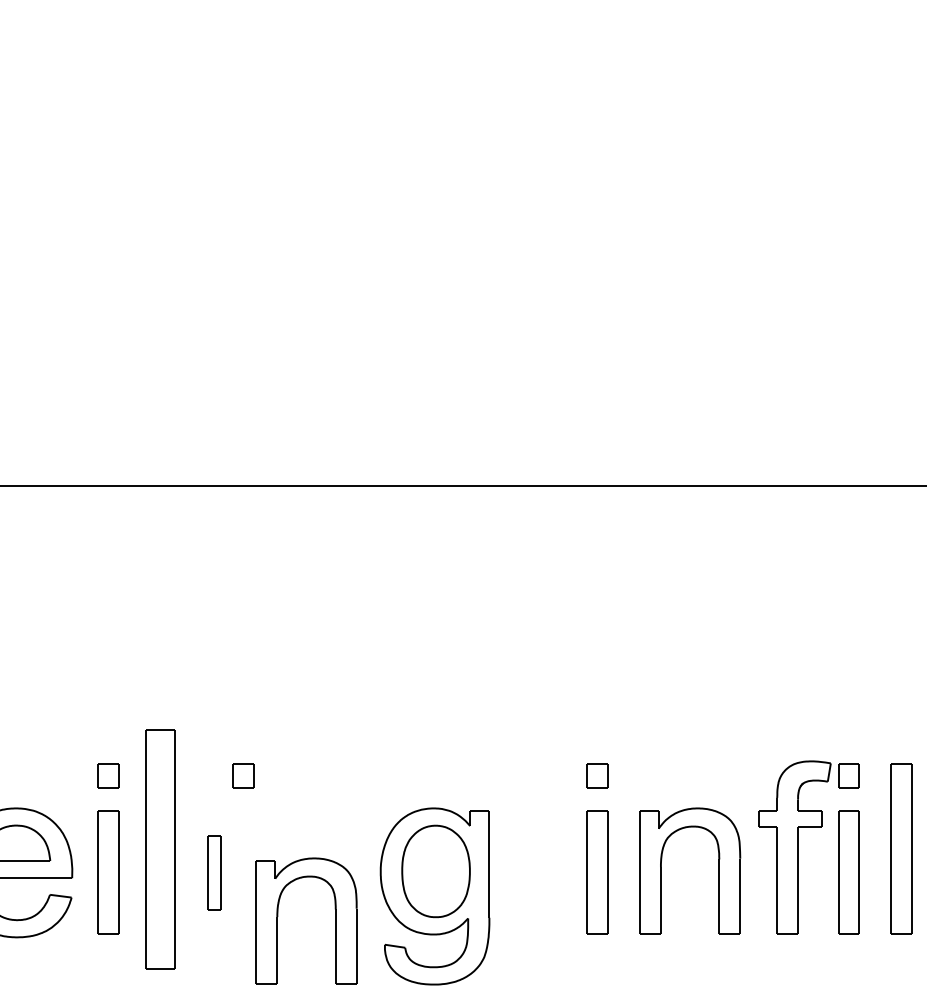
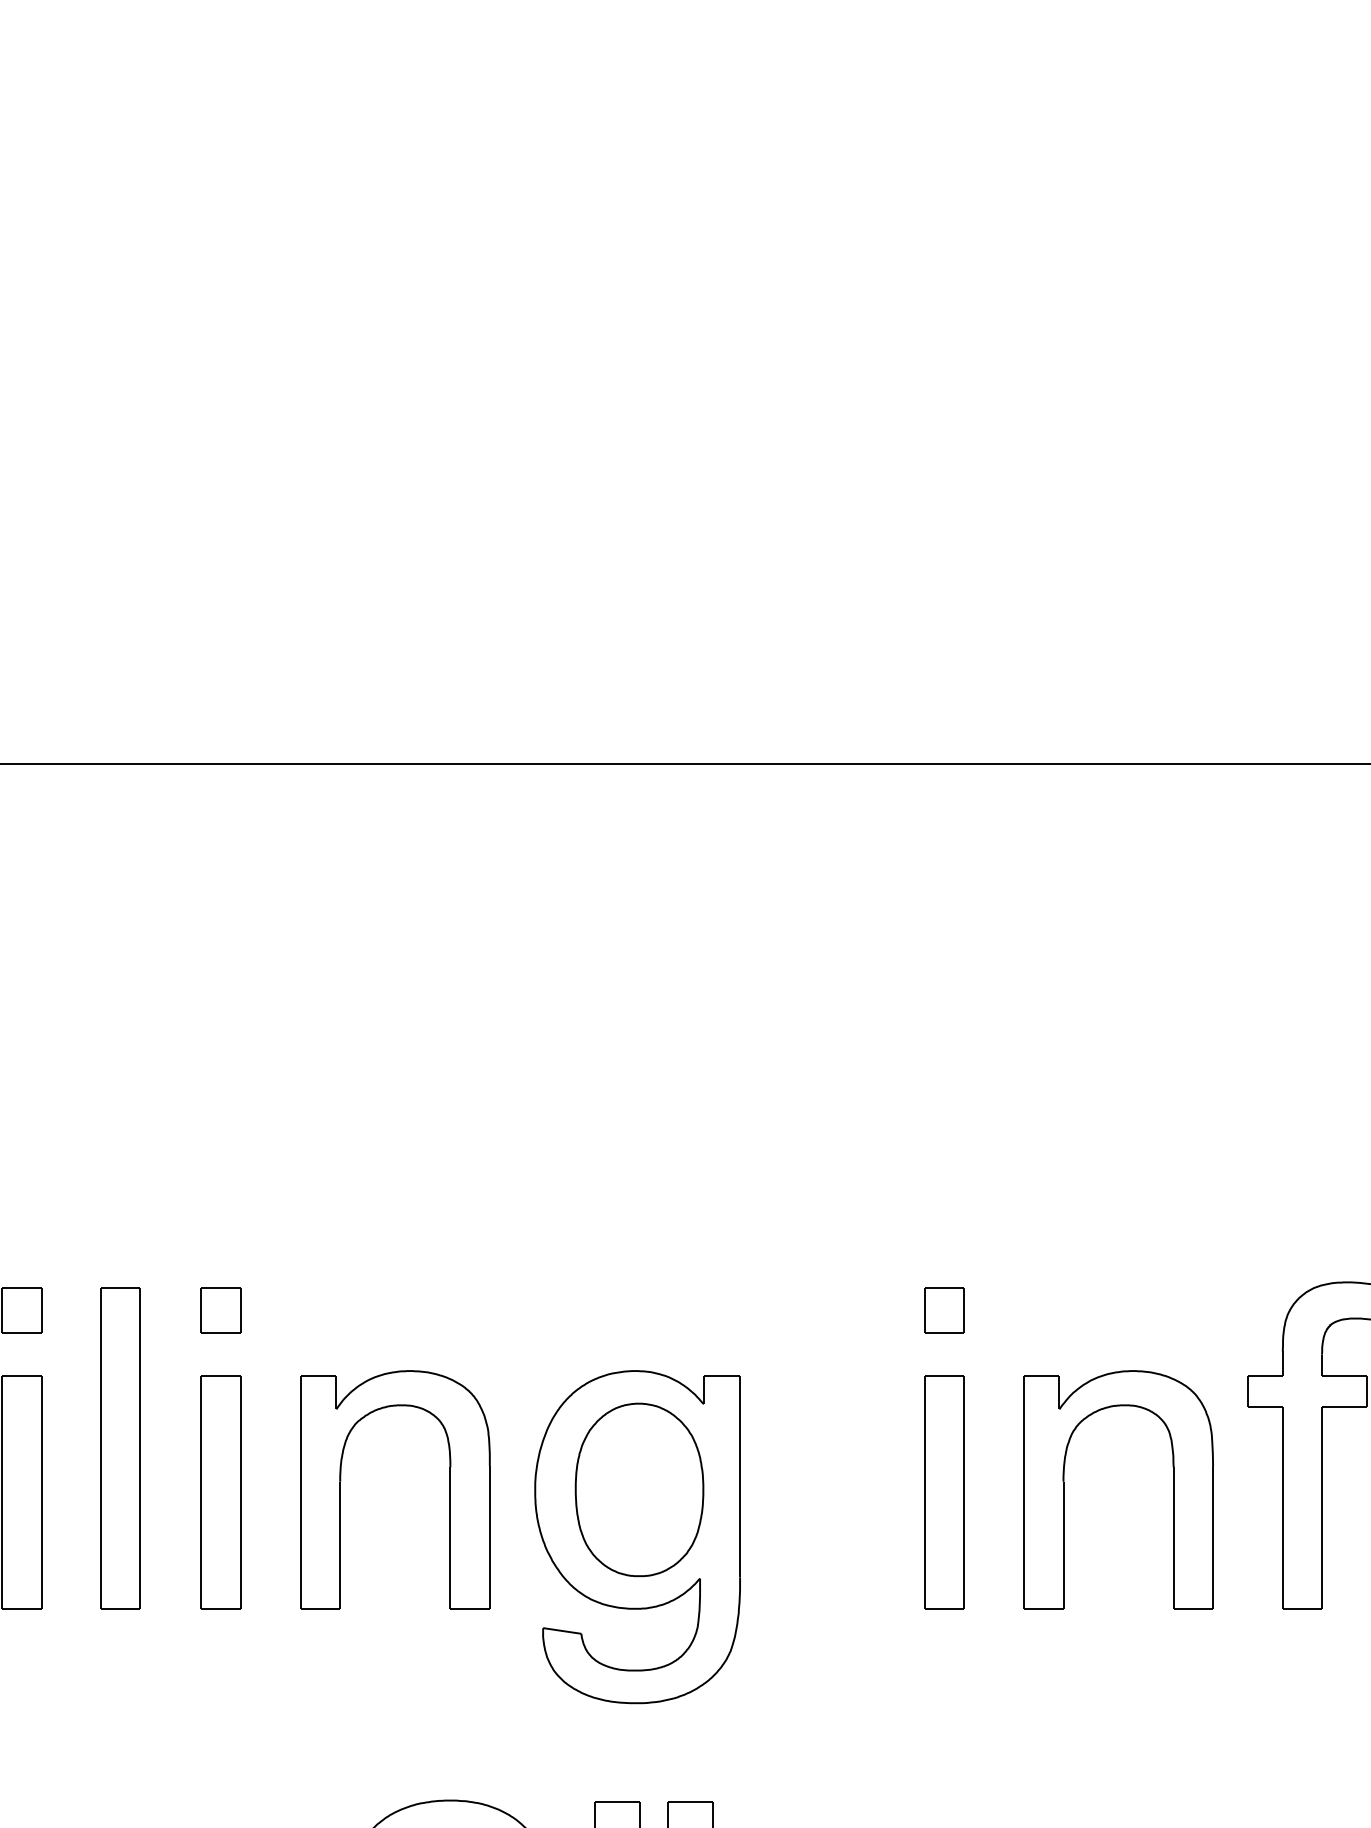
part: (243, 775) -> (221, 1308), moved
part: (160, 848) -> (119, 1446), size x0.71
part: (214, 872) -> (221, 1491), size x1.67
part: (278, 916) -> (342, 1480), moved

